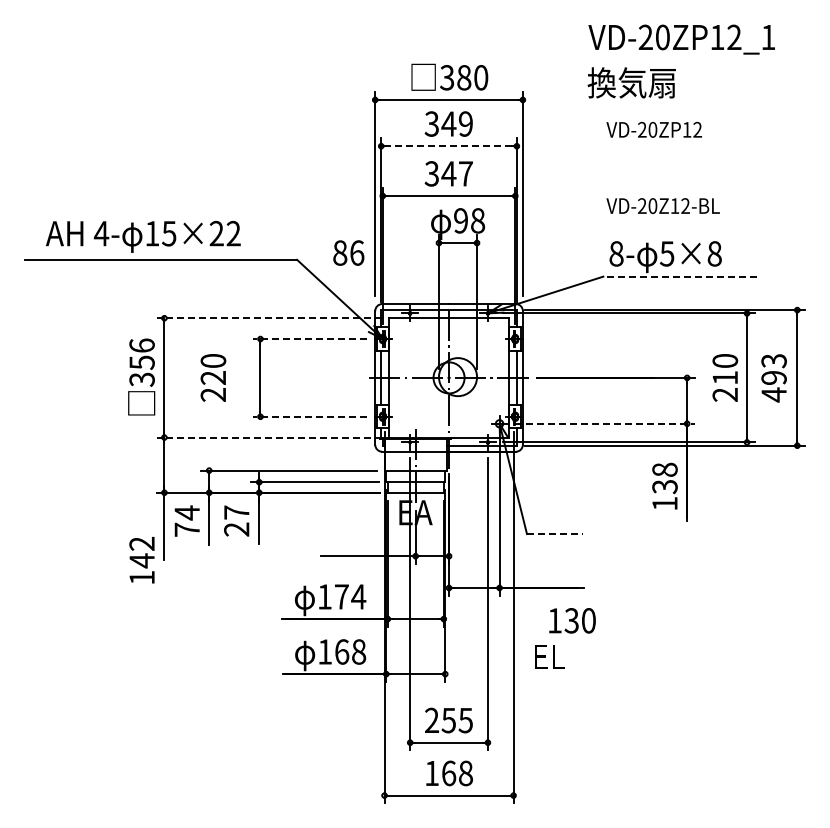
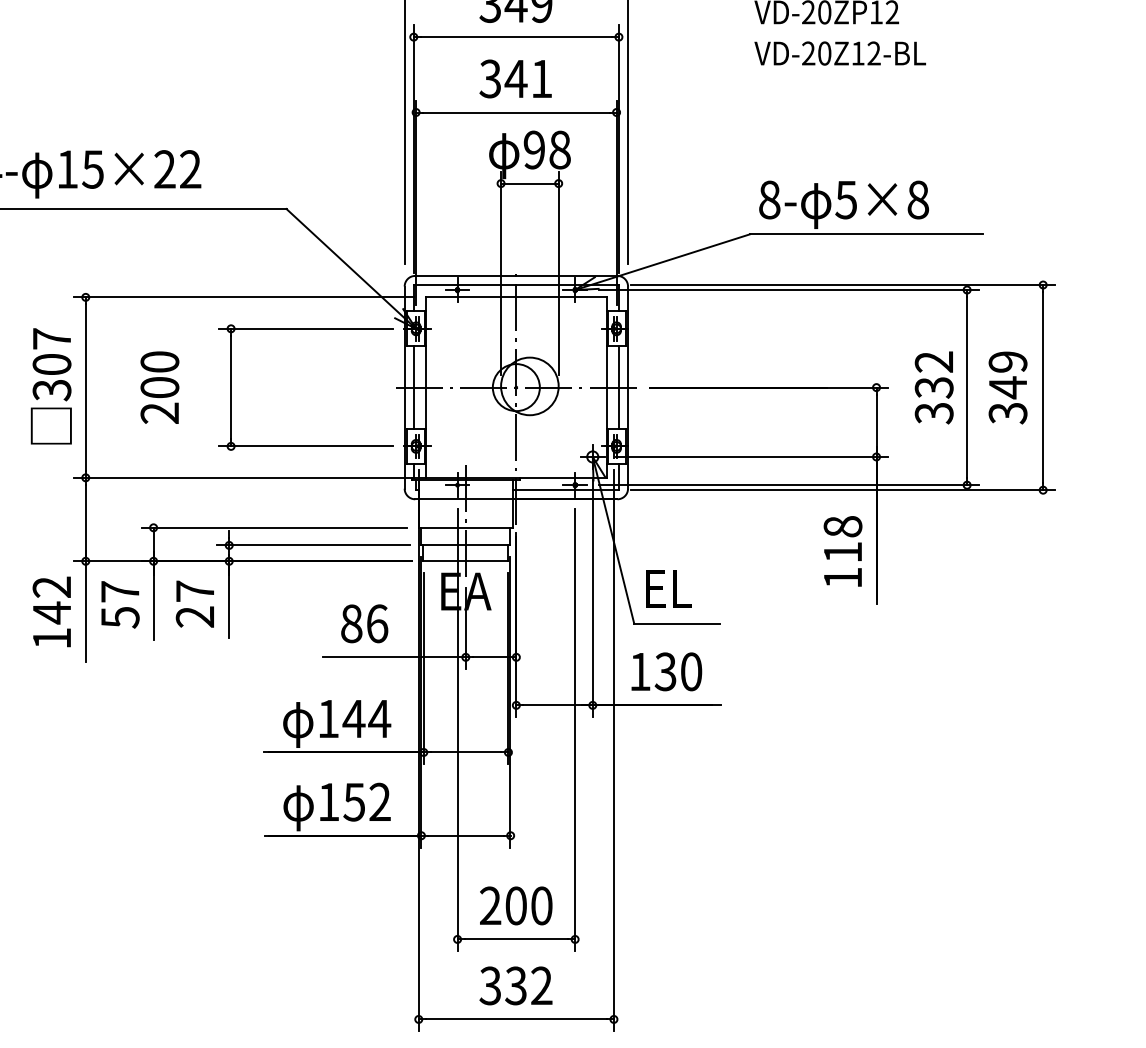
line: (448, 146) -> (515, 37), dashed -> solid
text: (465, 173) -> (541, 78), 347 -> 341
text: (662, 205) -> (839, 52), moved
text: (348, 252) -> (364, 622), moved
line: (679, 276) -> (864, 234), dashed -> solid
line: (268, 318) -> (243, 297), dashed -> solid
line: (309, 339) -> (305, 329), dashed -> solid
text: (141, 354) -> (51, 352), 356 -> 307
text: (213, 377) -> (160, 386), 220 -> 200
text: (725, 378) -> (934, 388), 210 -> 332
text: (773, 378) -> (1007, 388), 493 -> 349
line: (309, 416) -> (305, 445), dashed -> solid
line: (605, 423) -> (752, 456), dashed -> solid
line: (268, 437) -> (243, 477), dashed -> solid
text: (664, 487) -> (842, 553), 138 -> 118
text: (187, 521) -> (120, 604), 74 -> 57
line: (555, 534) -> (677, 624), dashed -> solid
text: (141, 560) -> (51, 612), moved
text: (341, 596) -> (353, 718), 174 -> 144
text: (572, 620) -> (666, 671), moved
text: (350, 651) -> (367, 801), 168 -> 152
text: (549, 656) -> (668, 588), moved
text: (456, 720) -> (527, 905), 255 -> 200
text: (448, 773) -> (515, 986), 168 -> 332

